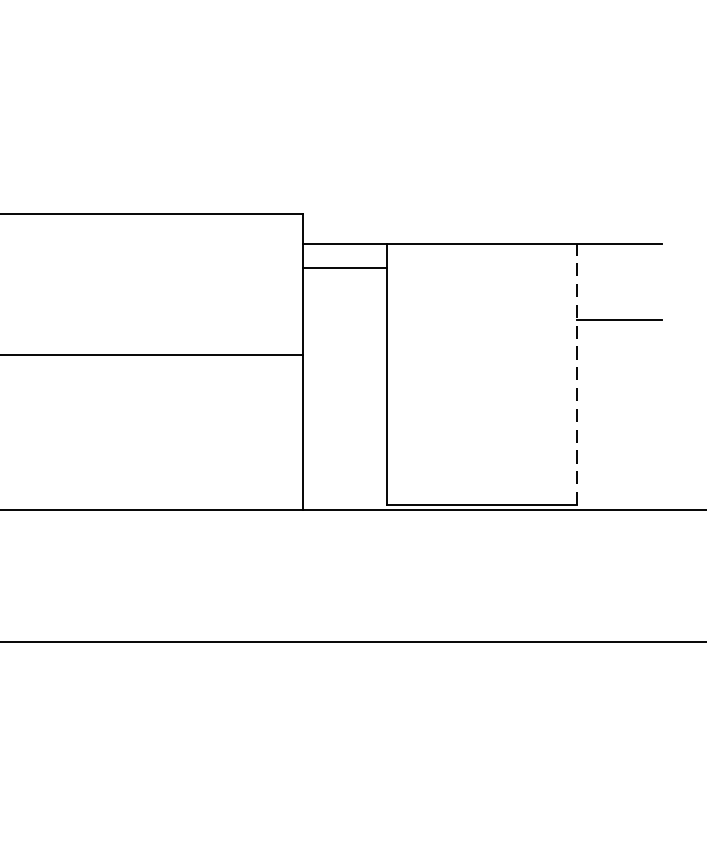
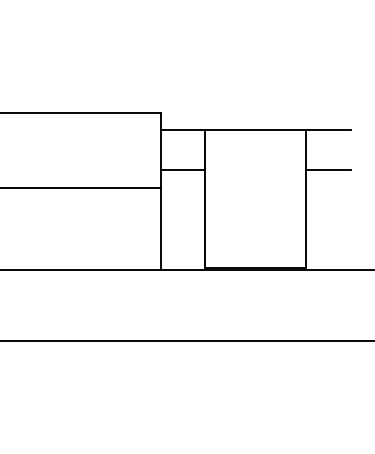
line: (344, 266) -> (182, 169), moved
line: (577, 374) -> (306, 198), dashed -> solid

